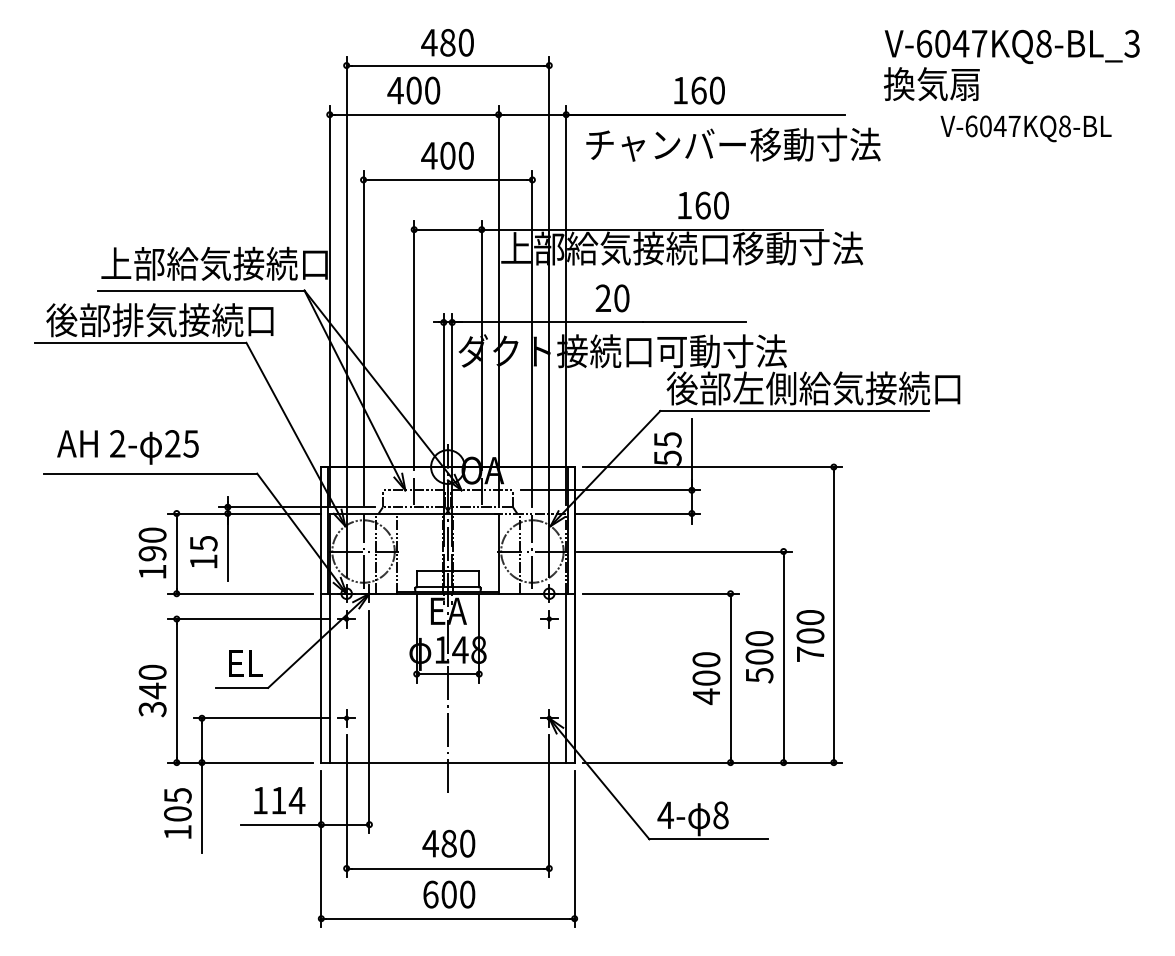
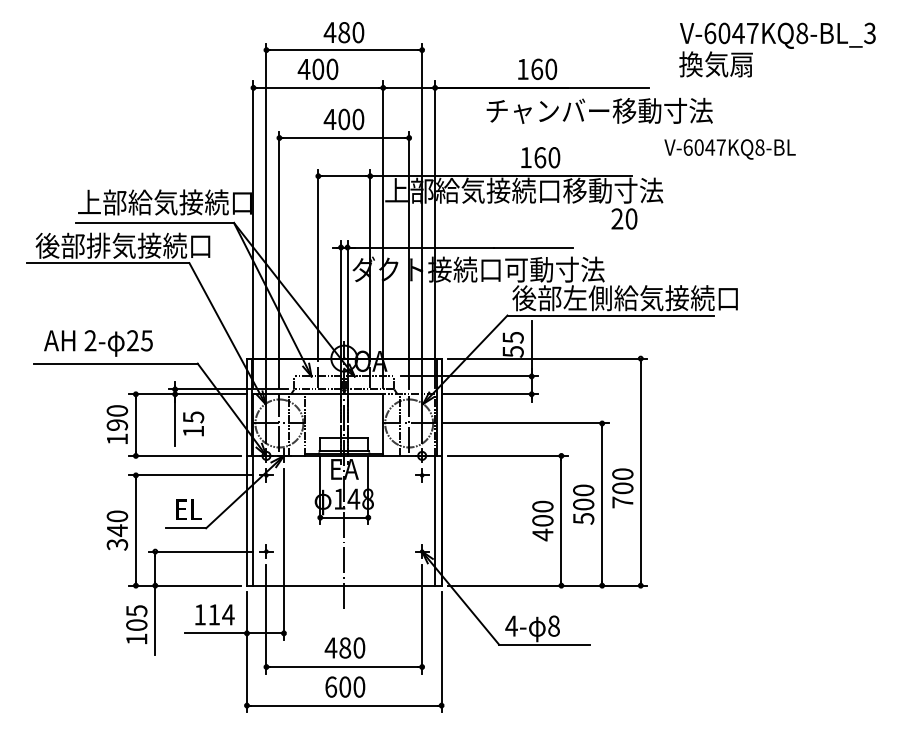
text: (1025, 128) -> (729, 149), moved
text: (733, 144) -> (599, 110), moved
text: (612, 298) -> (624, 219), moved
text: (203, 552) -> (193, 424), moved

